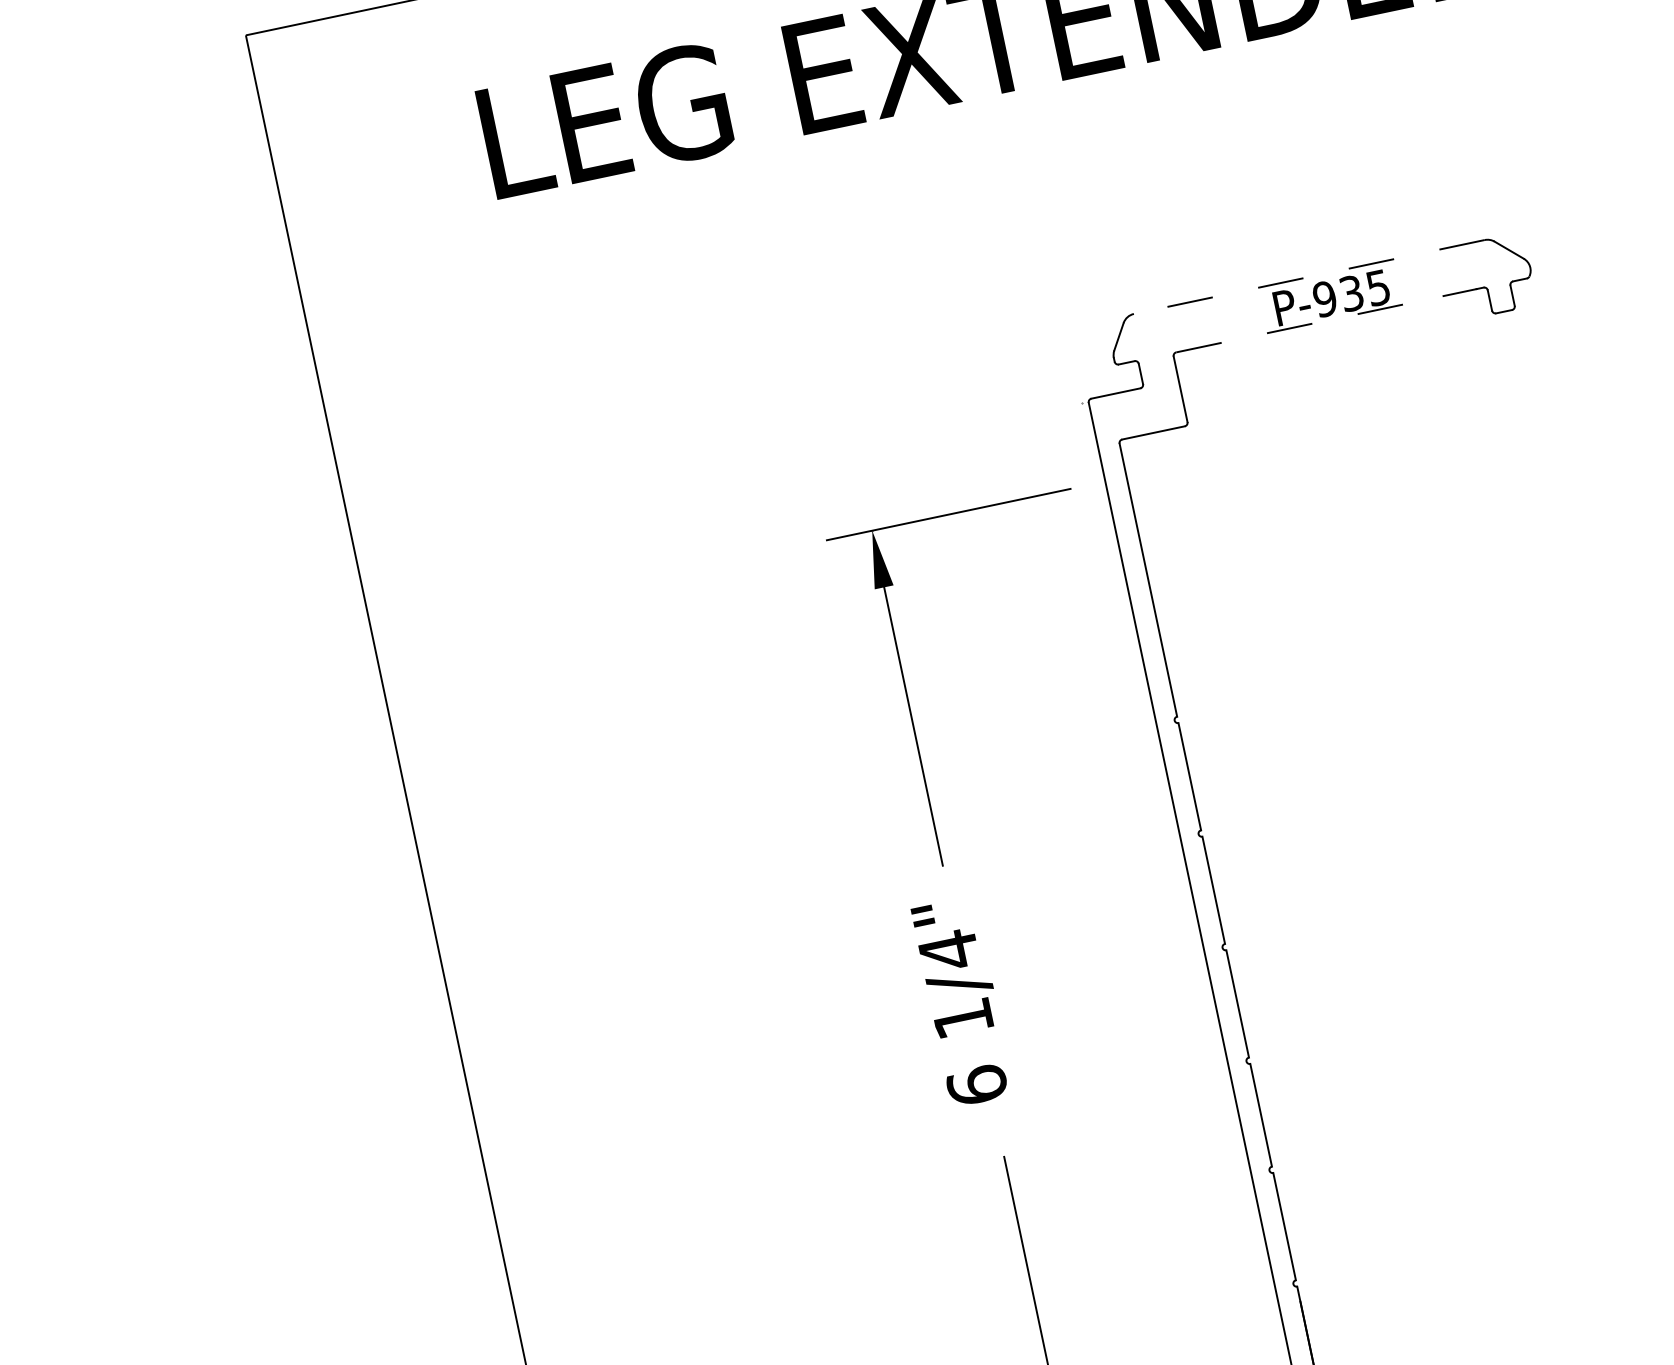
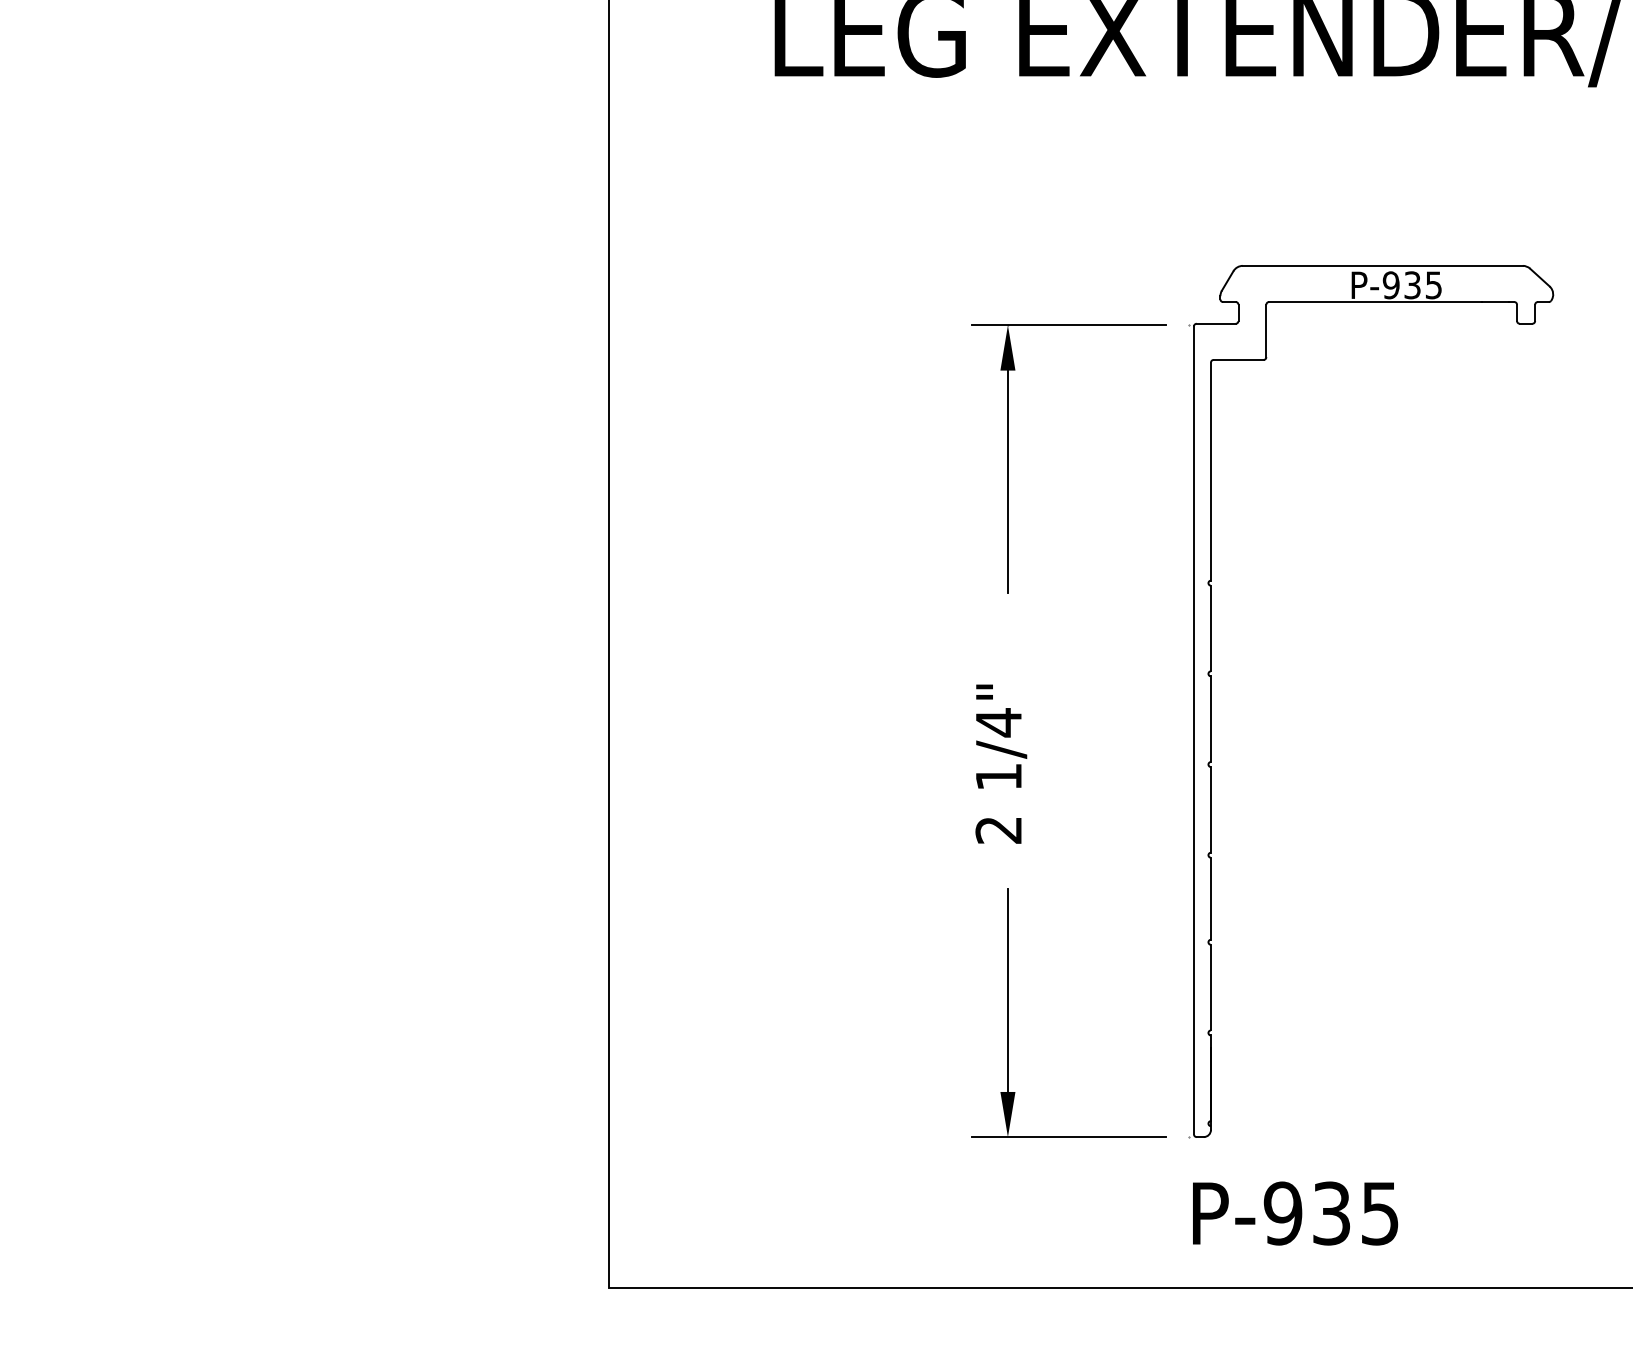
line: (1308, 276) -> (1382, 265), dashed -> solid
line: (1309, 324) -> (1375, 302), dashed -> solid
part: (908, 697) -> (1008, 458), moved
text: (976, 1084) -> (998, 829), 6 -> 2

